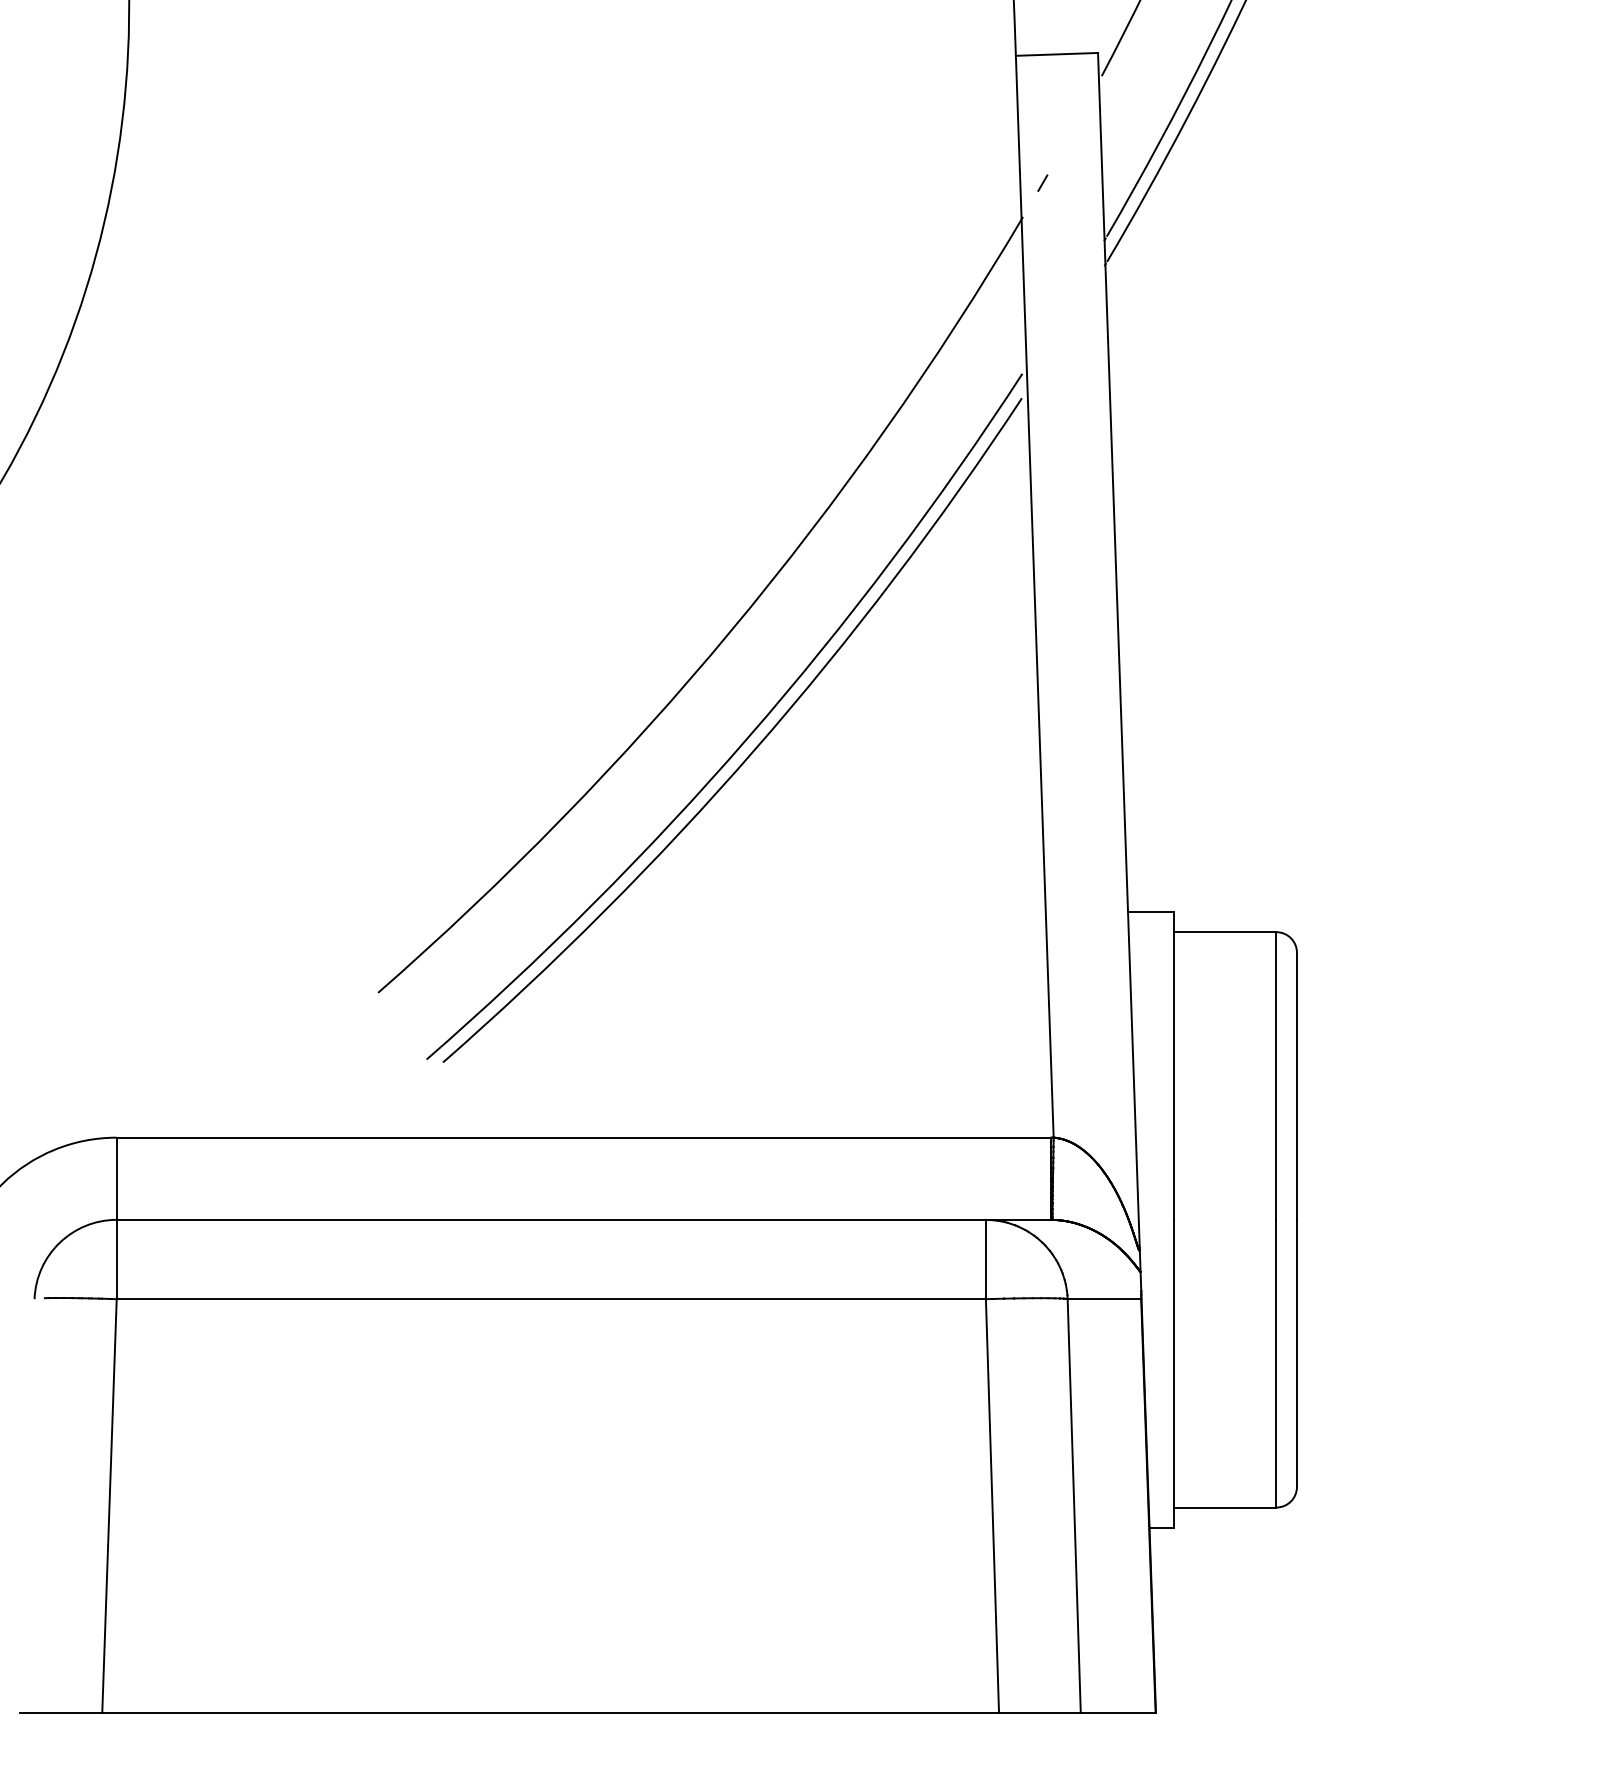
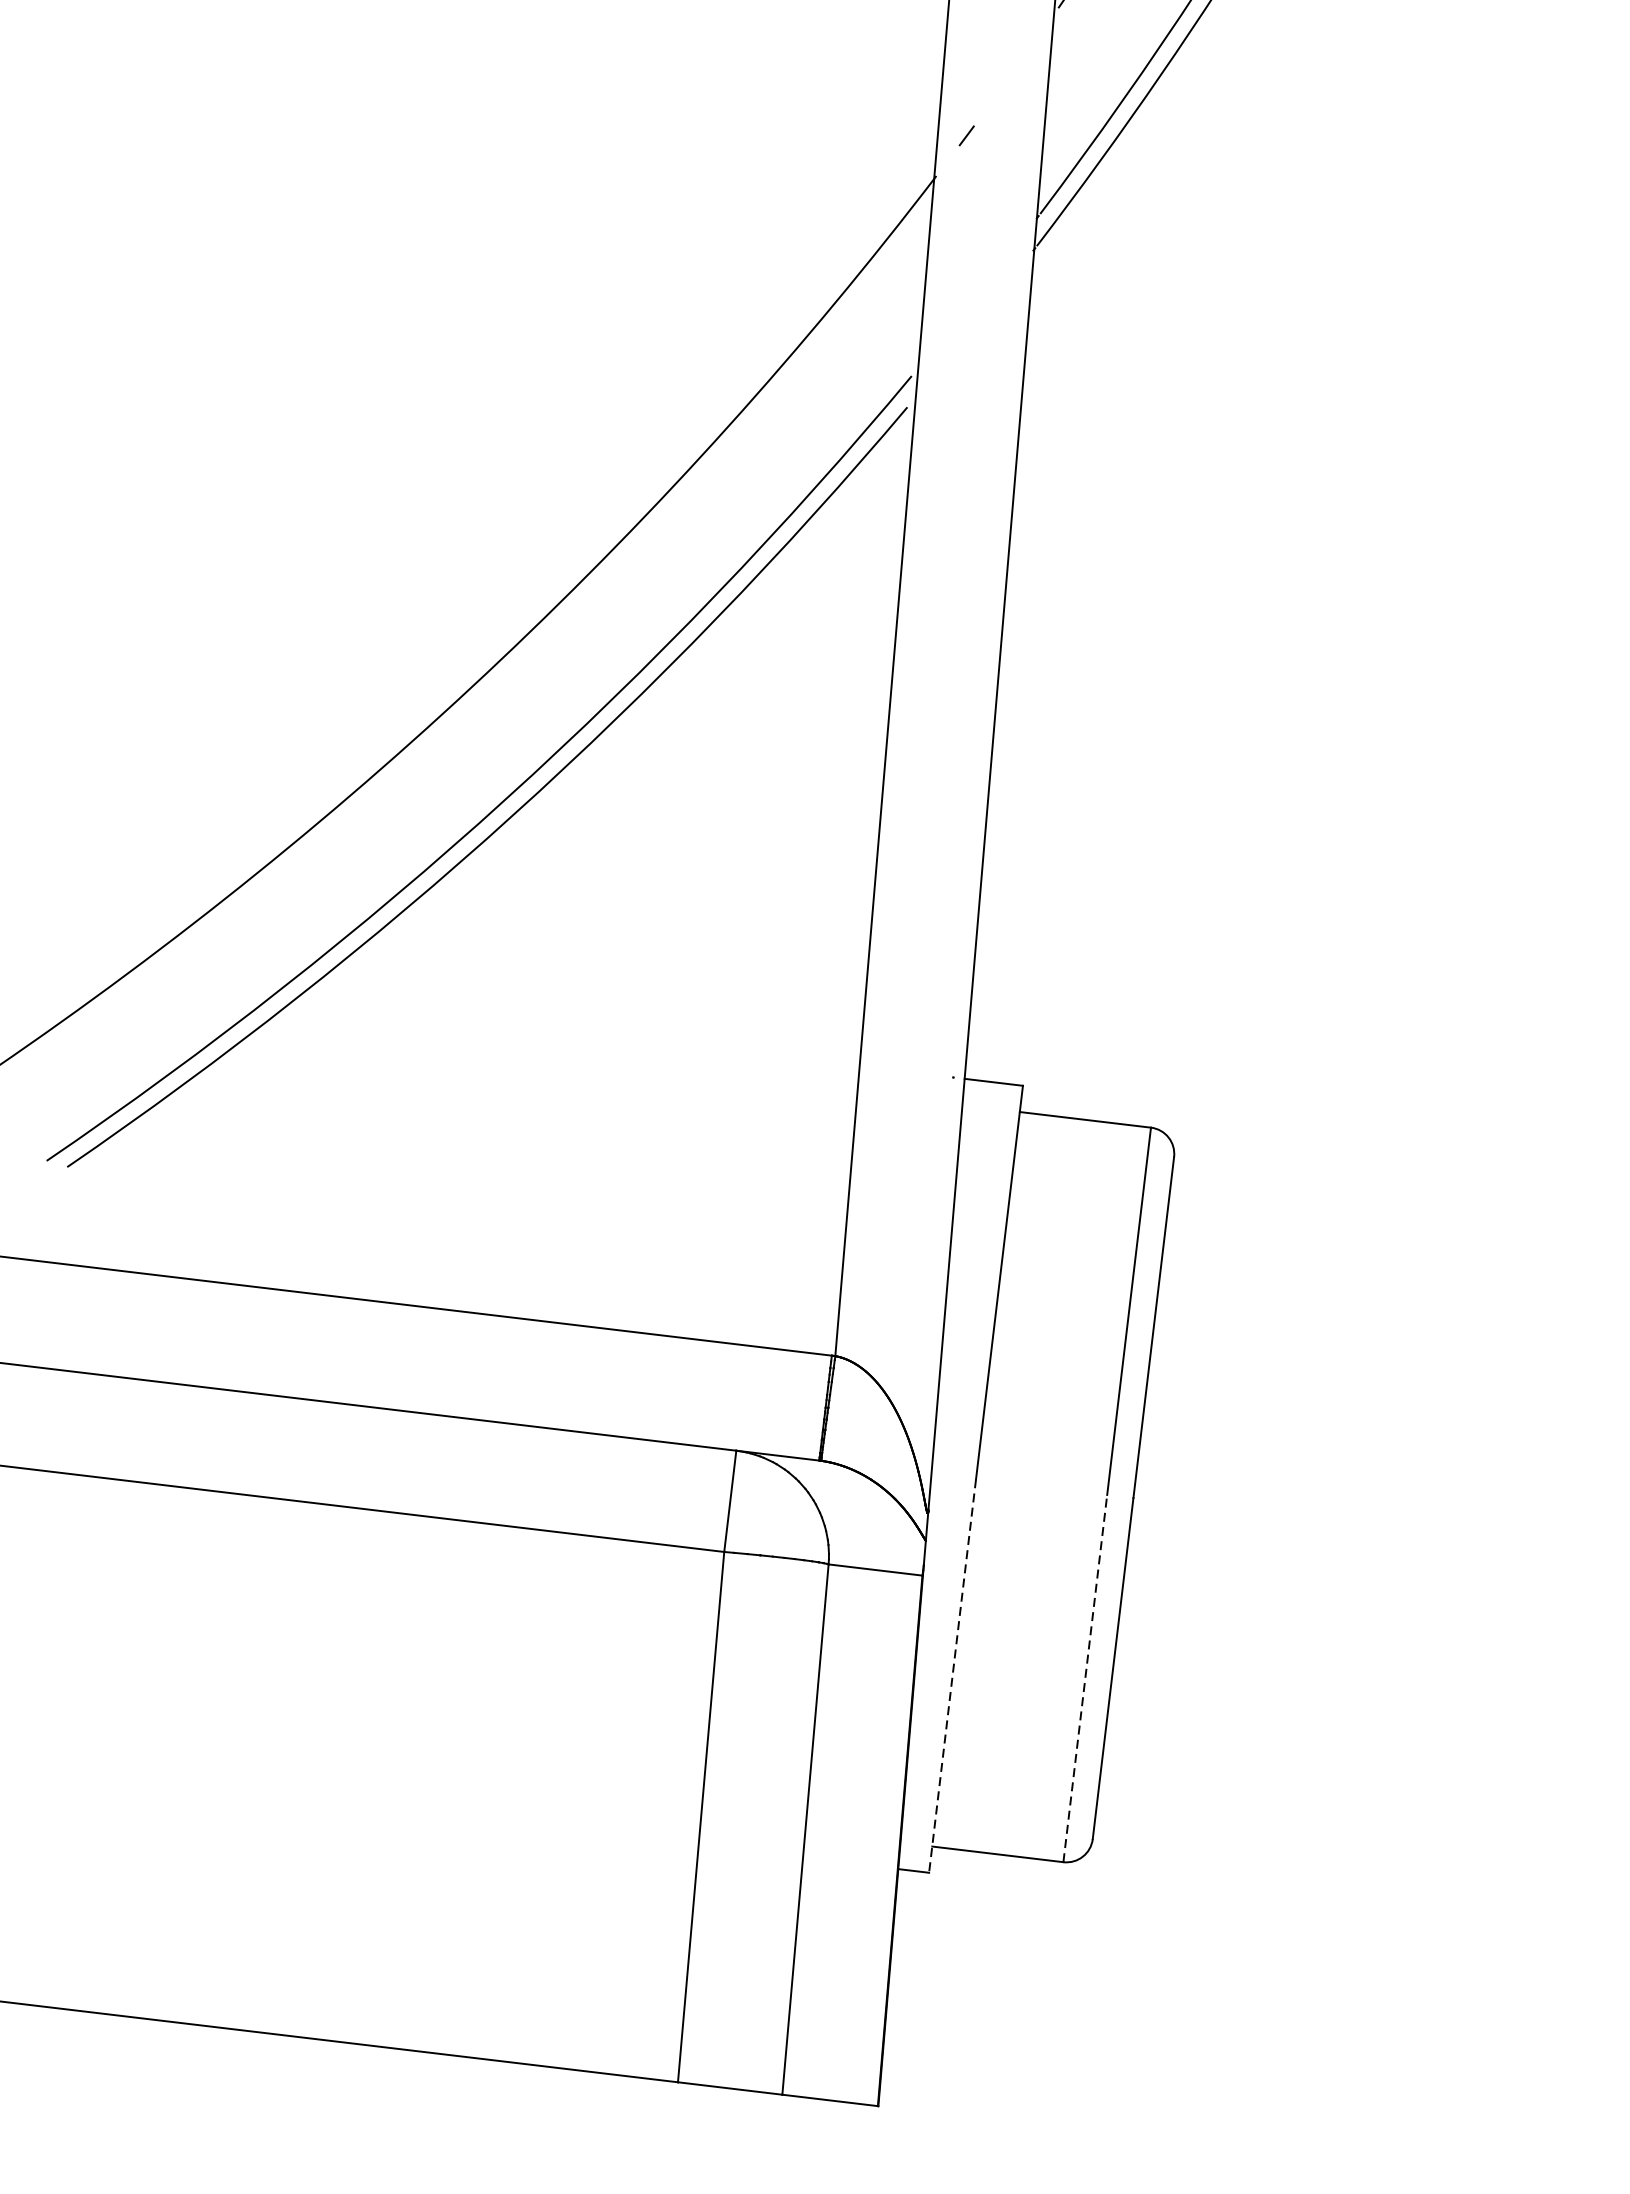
line: (1276, 1363) -> (1085, 1678), solid -> dashed
line: (1173, 1374) -> (952, 1676), solid -> dashed

